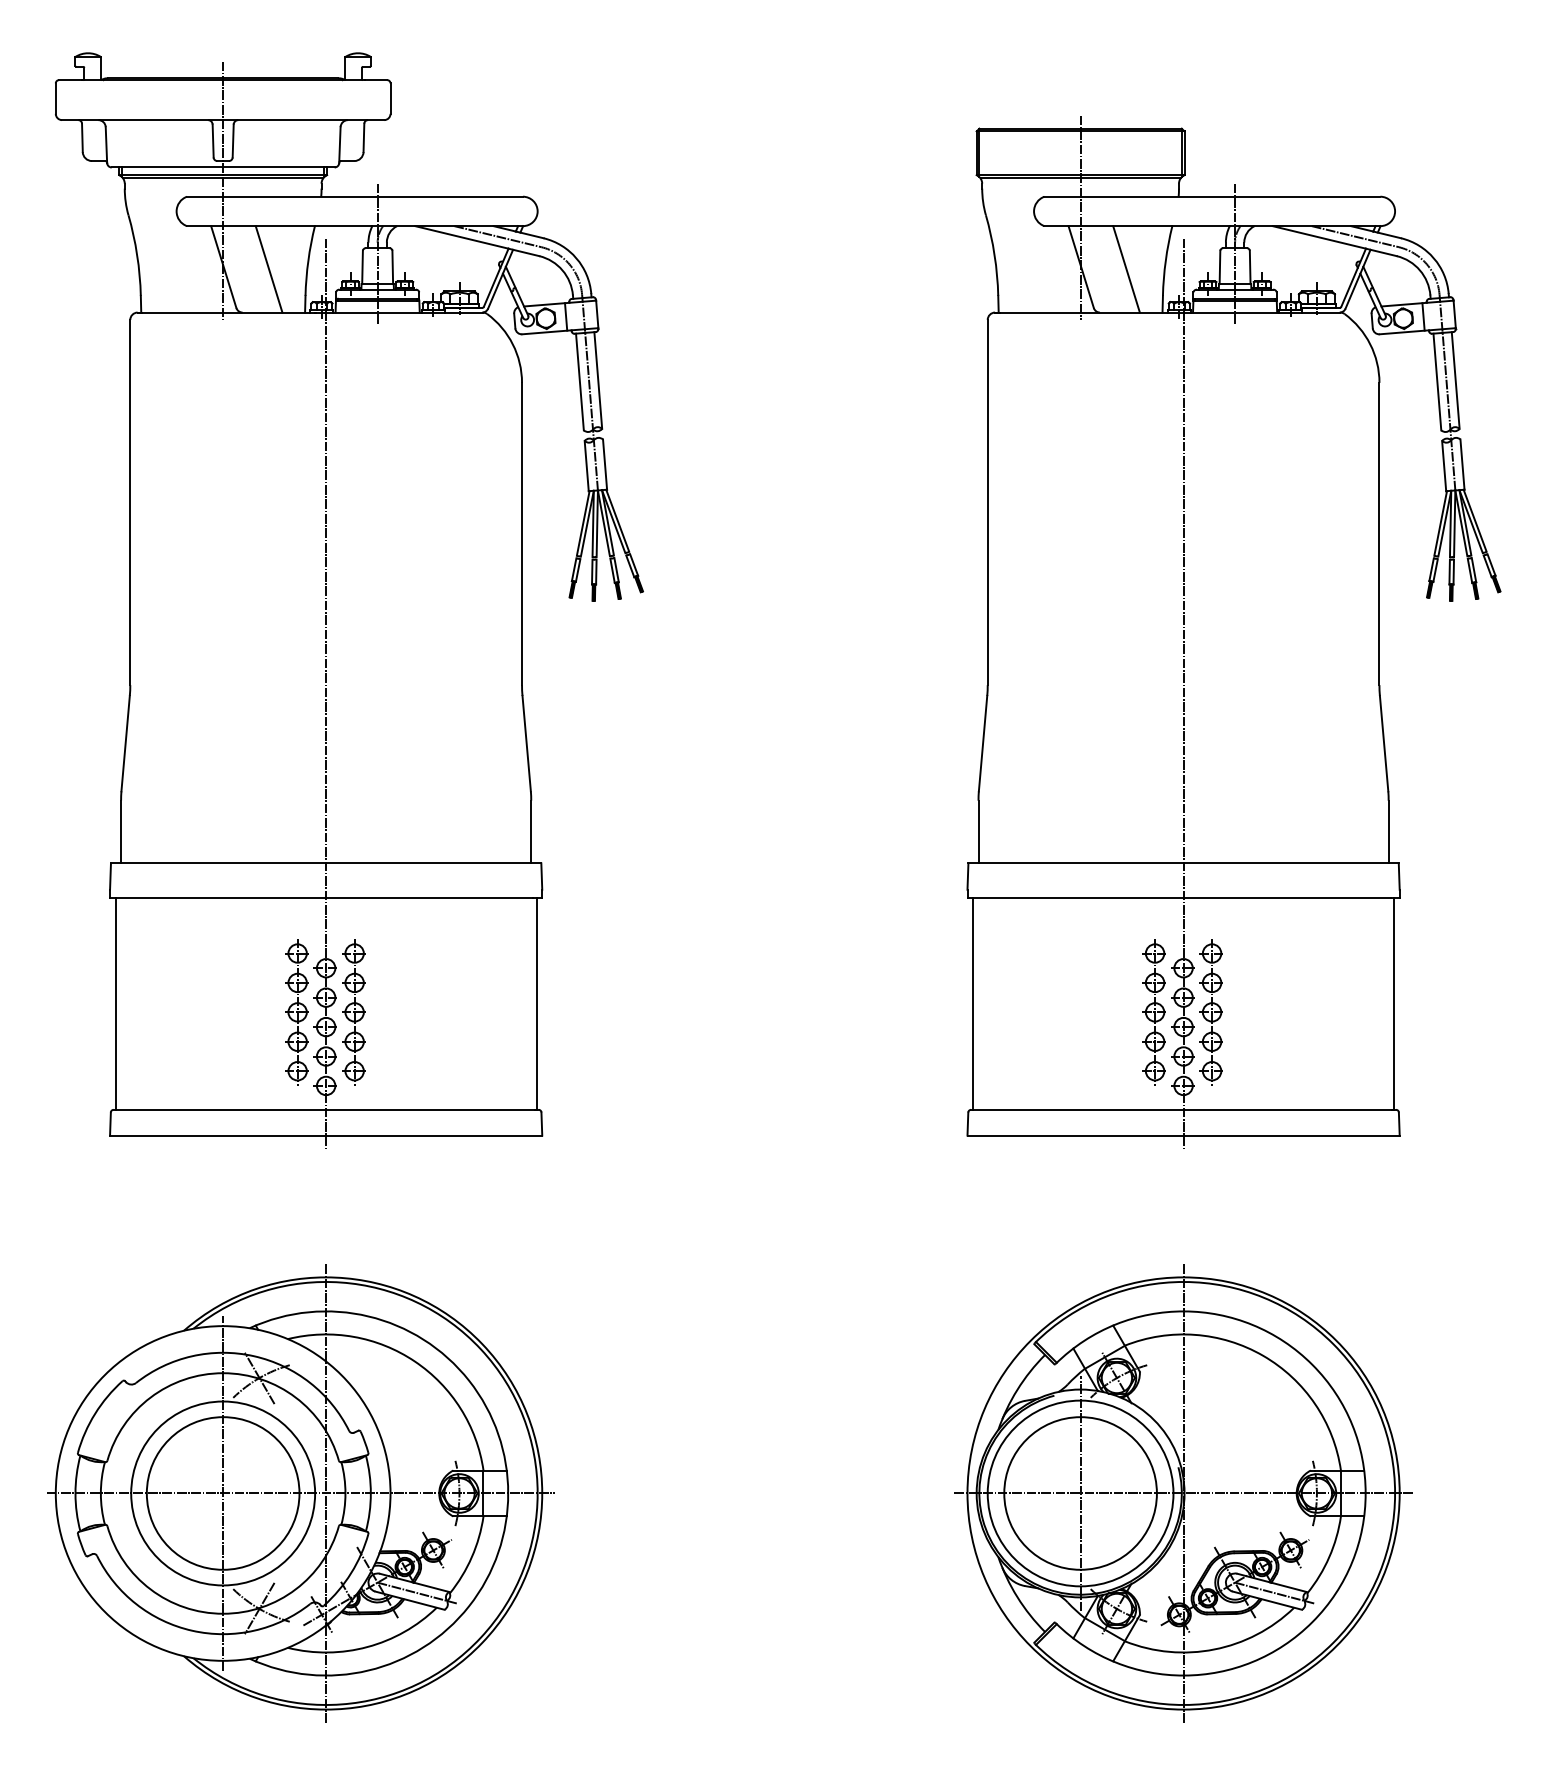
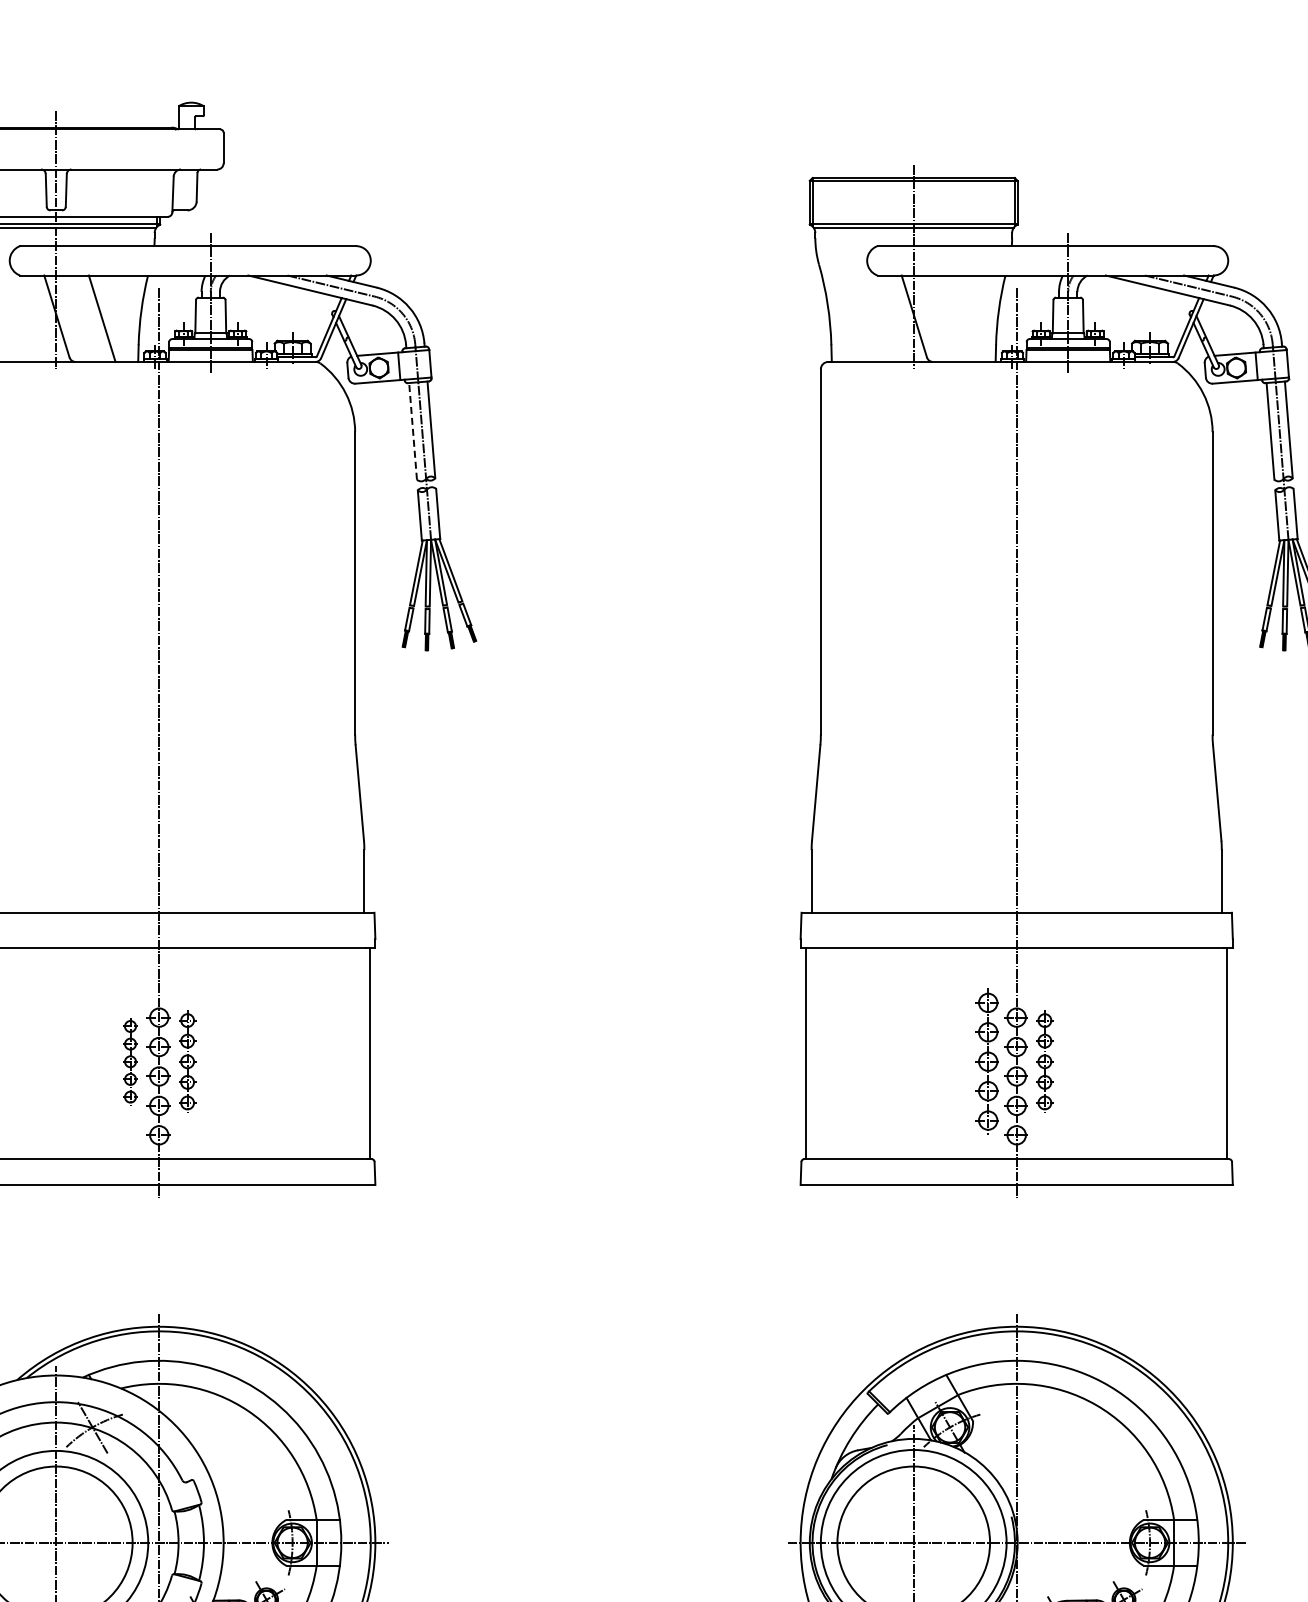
line: (1126, 269) -> (959, 318), removed
line: (579, 381) -> (412, 430), solid -> dashed
part: (296, 1012) -> (129, 1061), size x0.6
part: (353, 1012) -> (186, 1061), size x0.7
part: (1210, 1012) -> (1043, 1061), size x0.7

